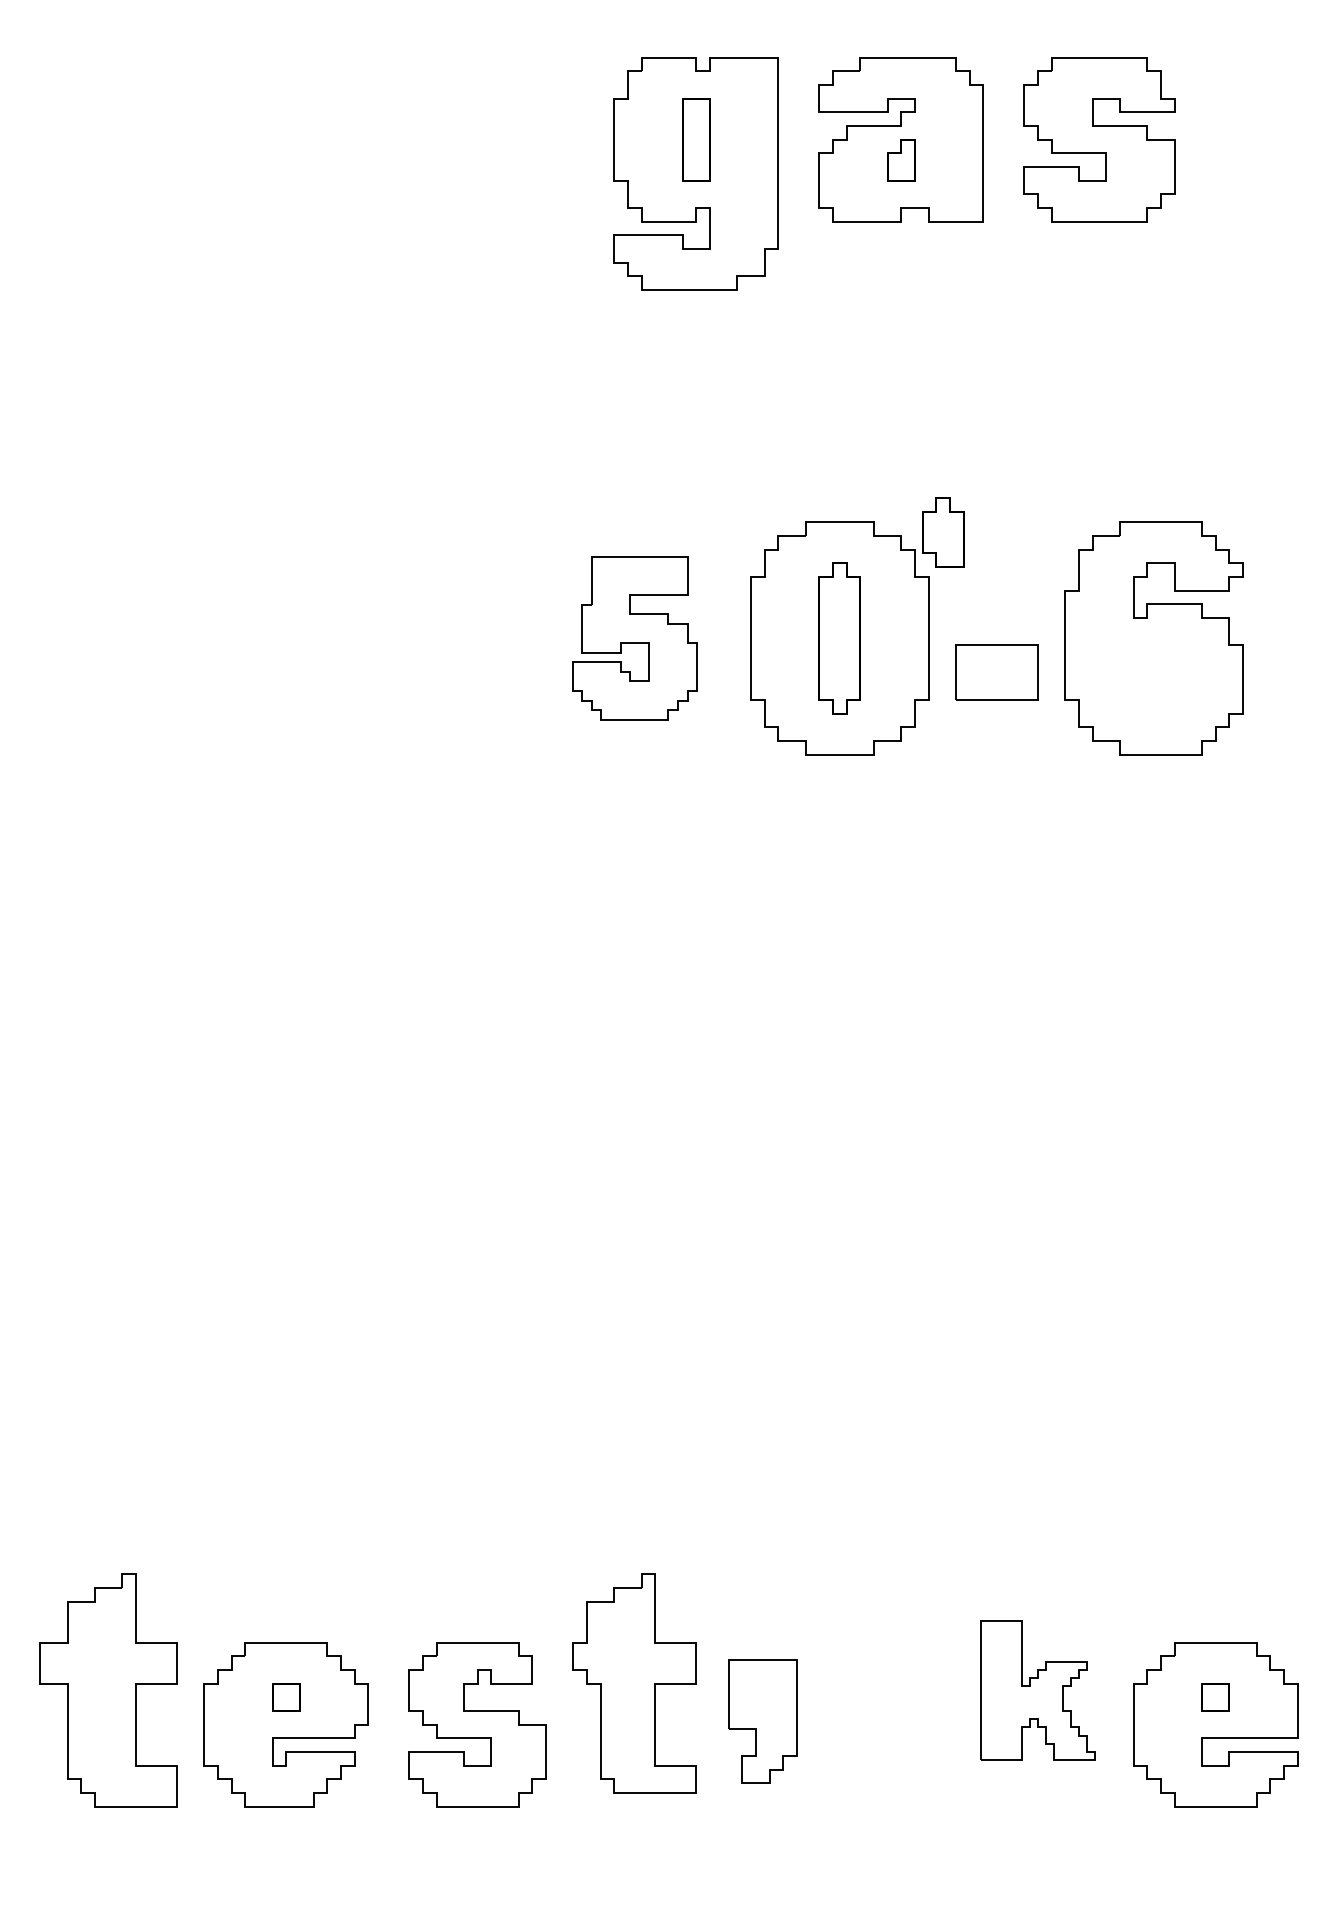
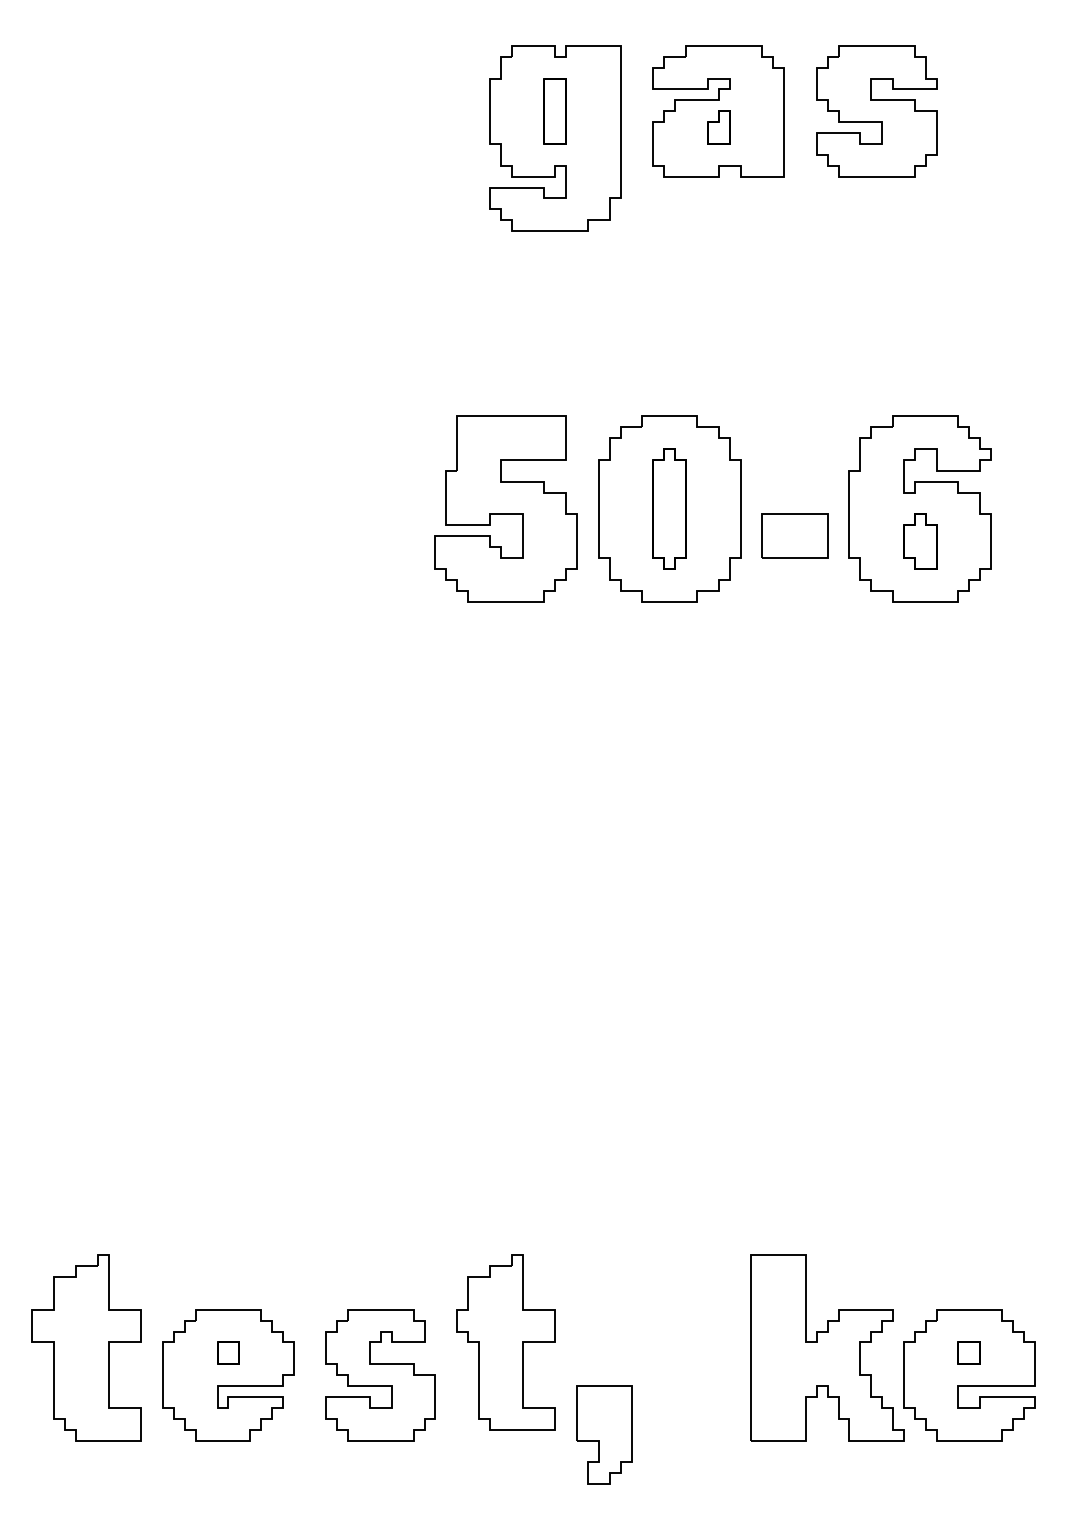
part: (943, 532) -> (920, 541), moved
part: (634, 638) -> (505, 509), size x1.43
part: (1037, 1690) -> (827, 1347), size x1.67
part: (762, 1721) -> (604, 1434), moved

